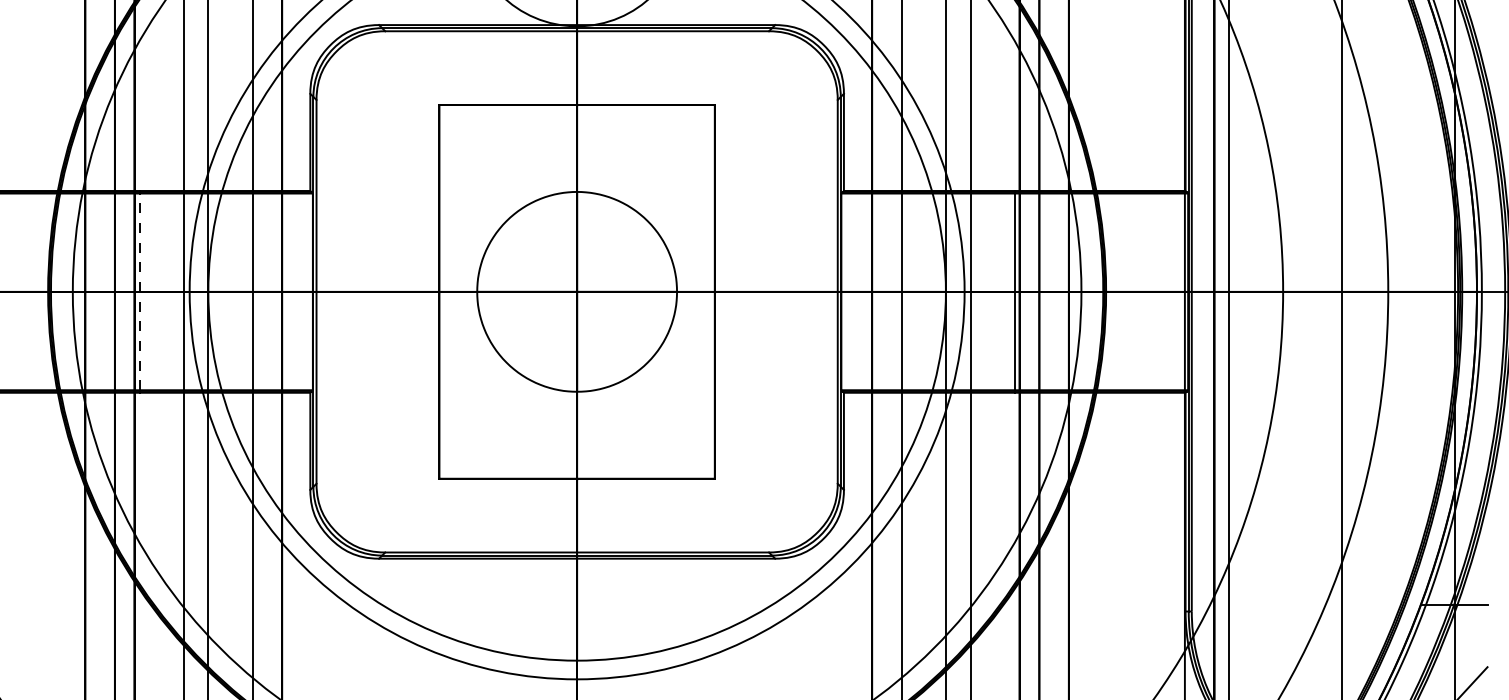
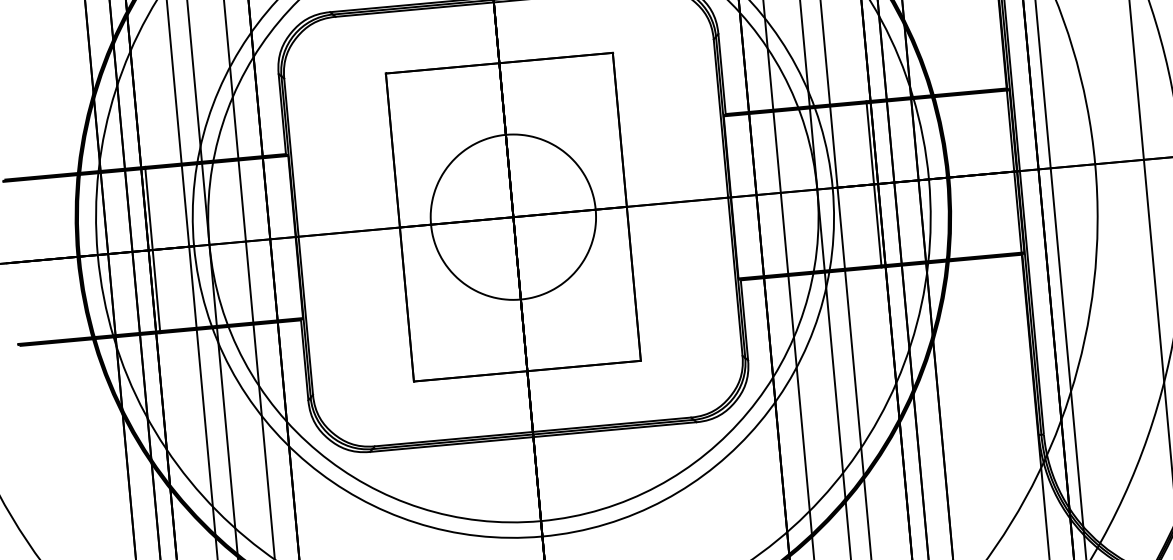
line: (139, 291) -> (152, 249), dashed -> solid

